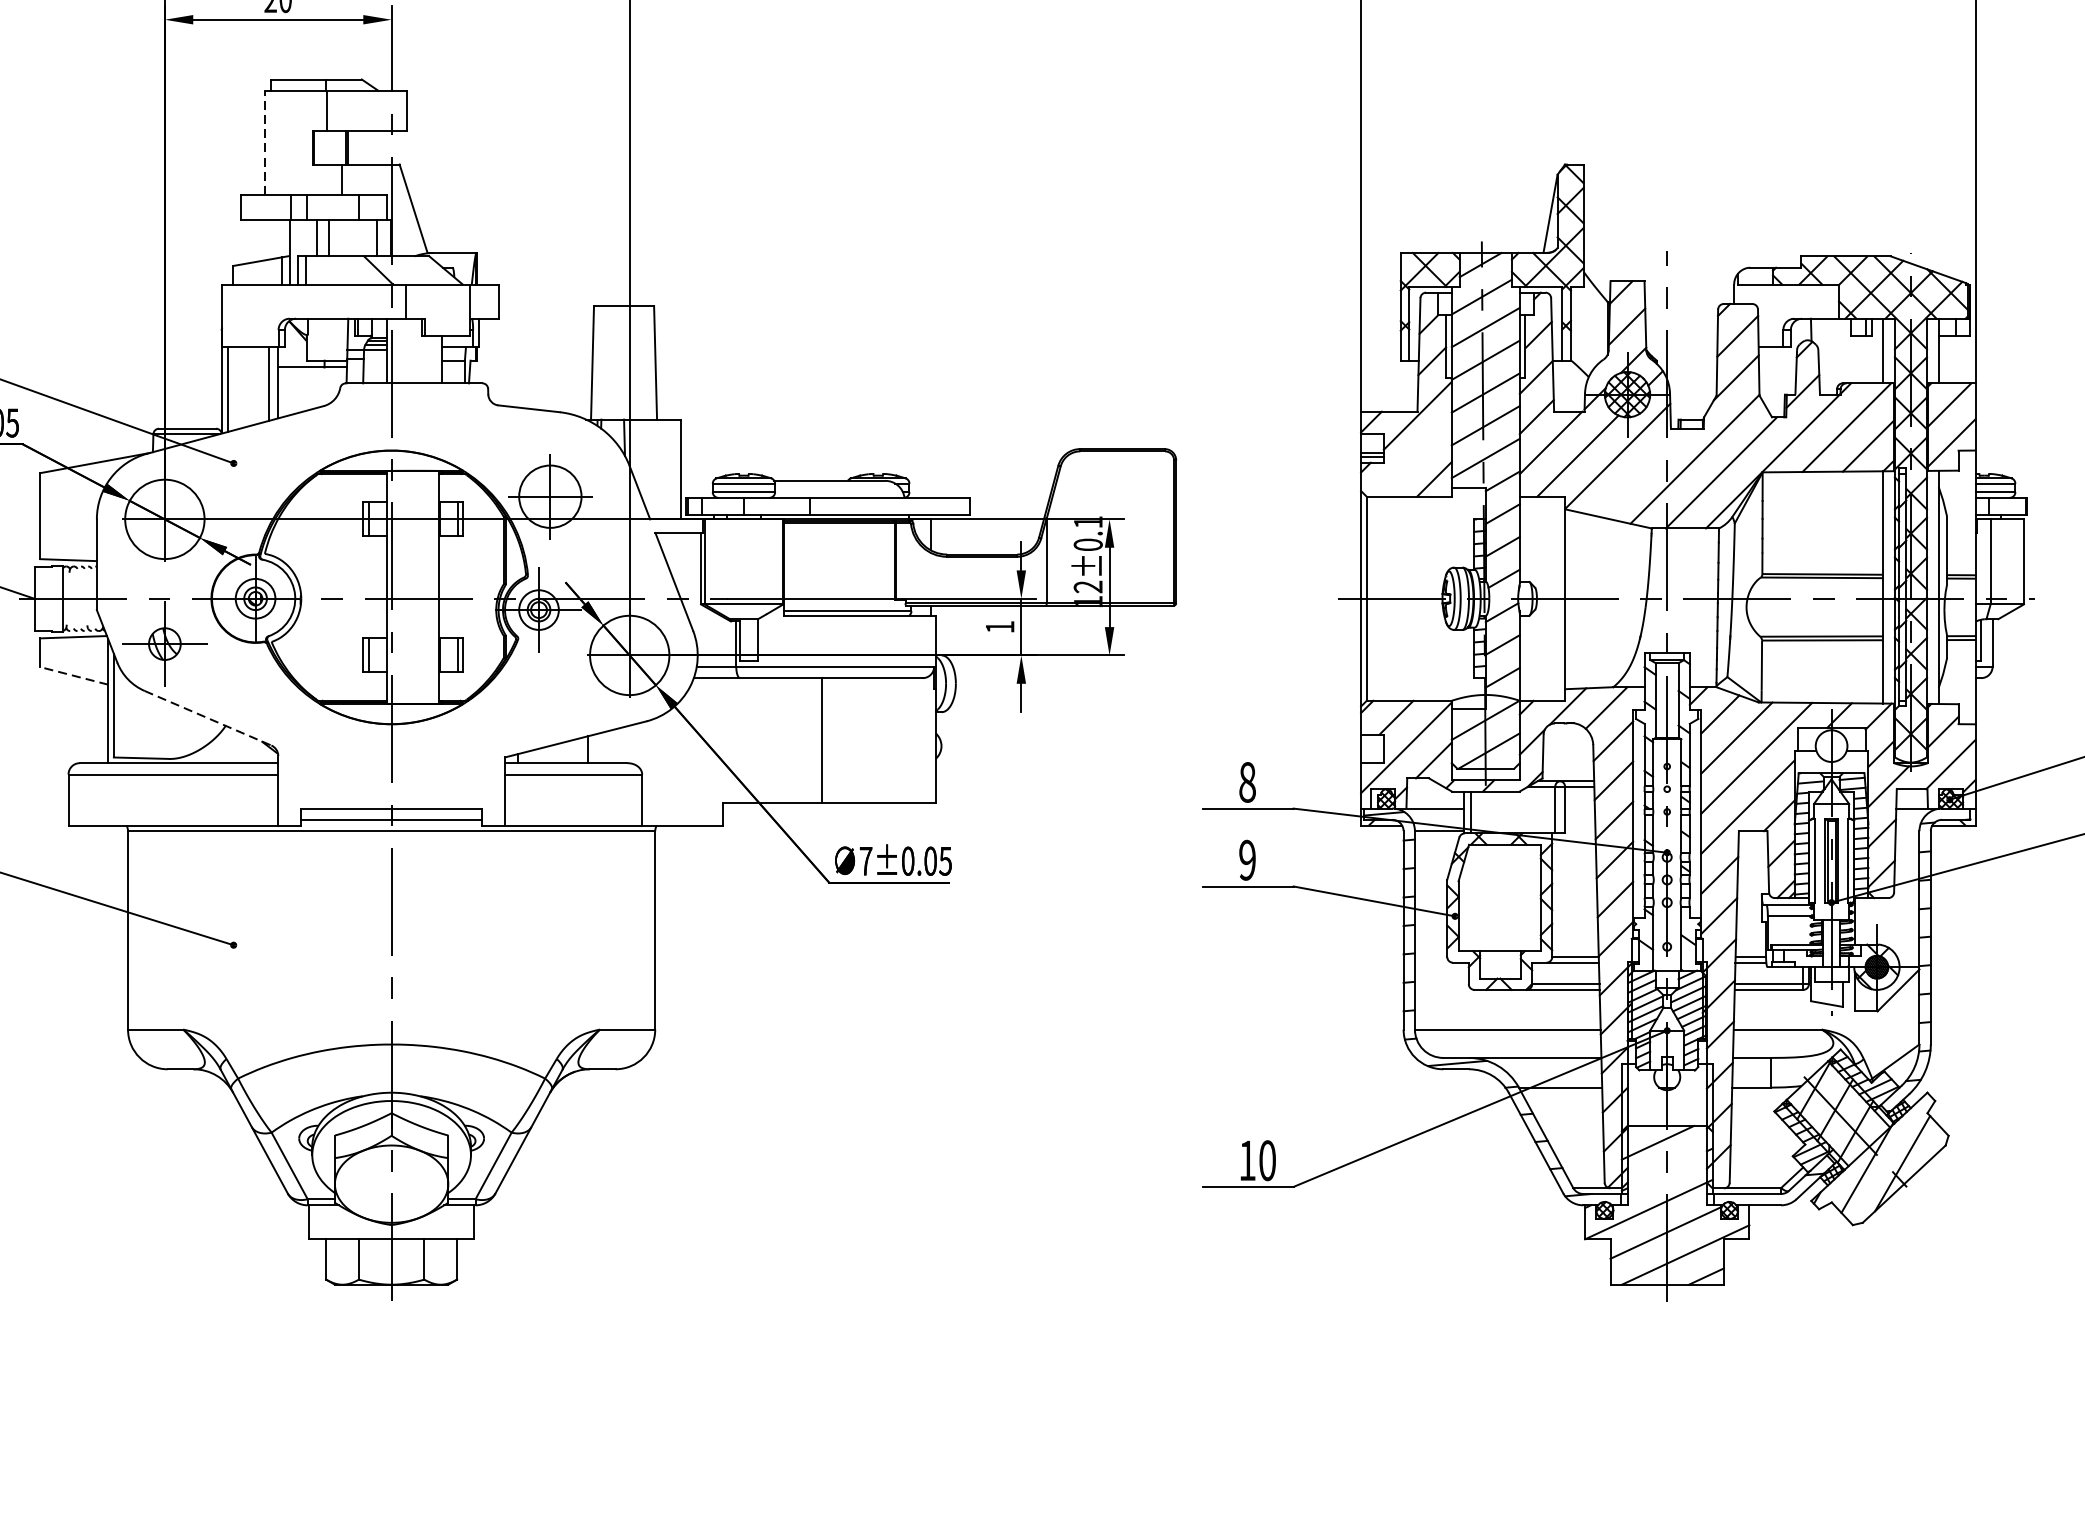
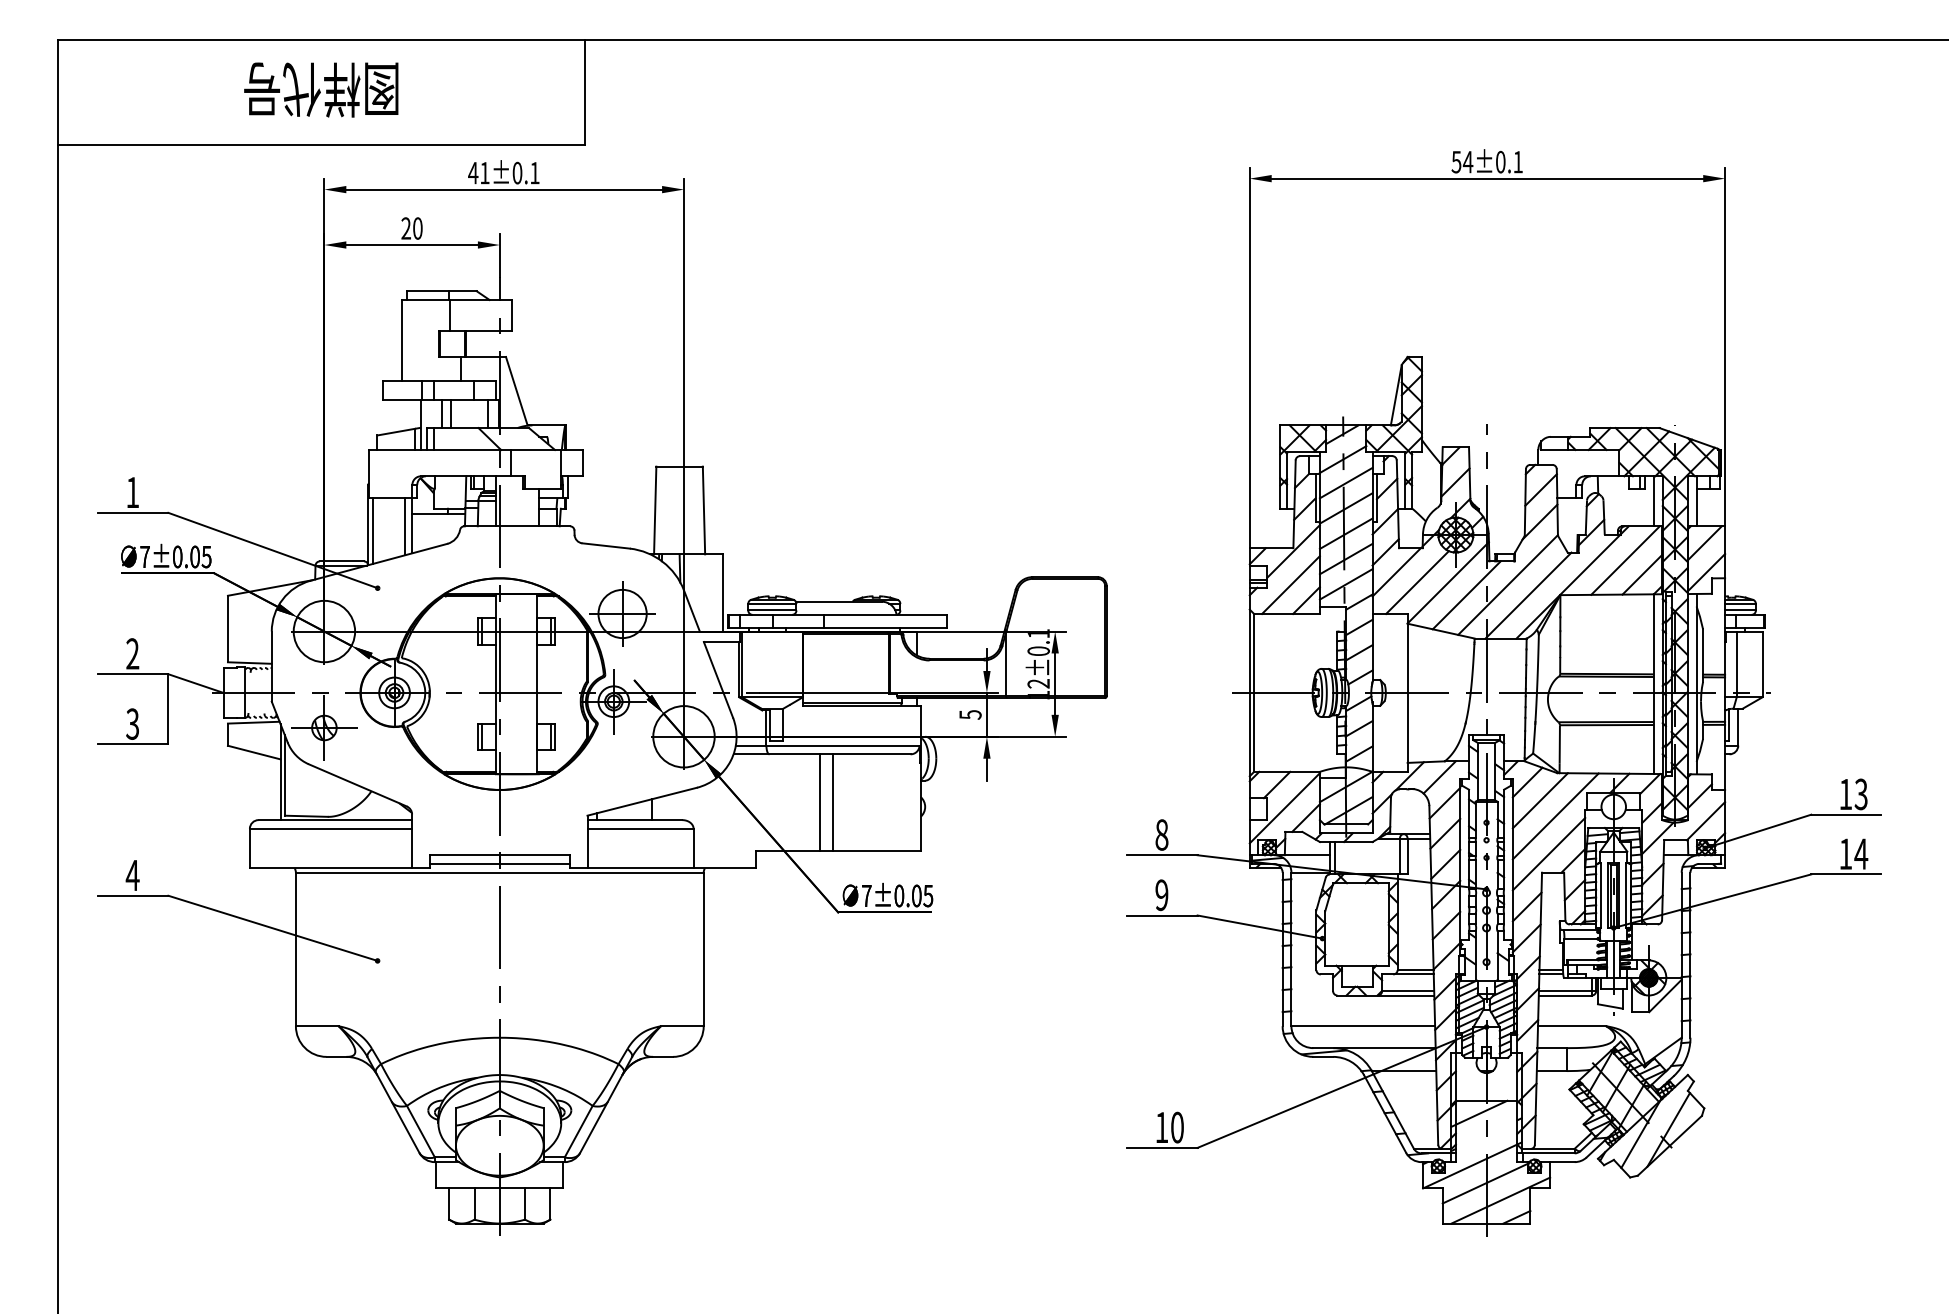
line: (265, 141) -> (402, 339), dashed -> solid
line: (1413, 459) -> (1290, 585), added
line: (1641, 472) -> (1466, 595), added
text: (1000, 626) -> (970, 714), 1 -> 5
line: (73, 675) -> (253, 752), dashed -> solid
line: (208, 718) -> (358, 785), dashed -> solid
line: (804, 740) -> (819, 802), added

